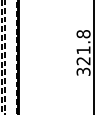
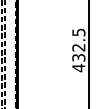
text: (83, 53) -> (78, 50), 321.8 -> 432.5

